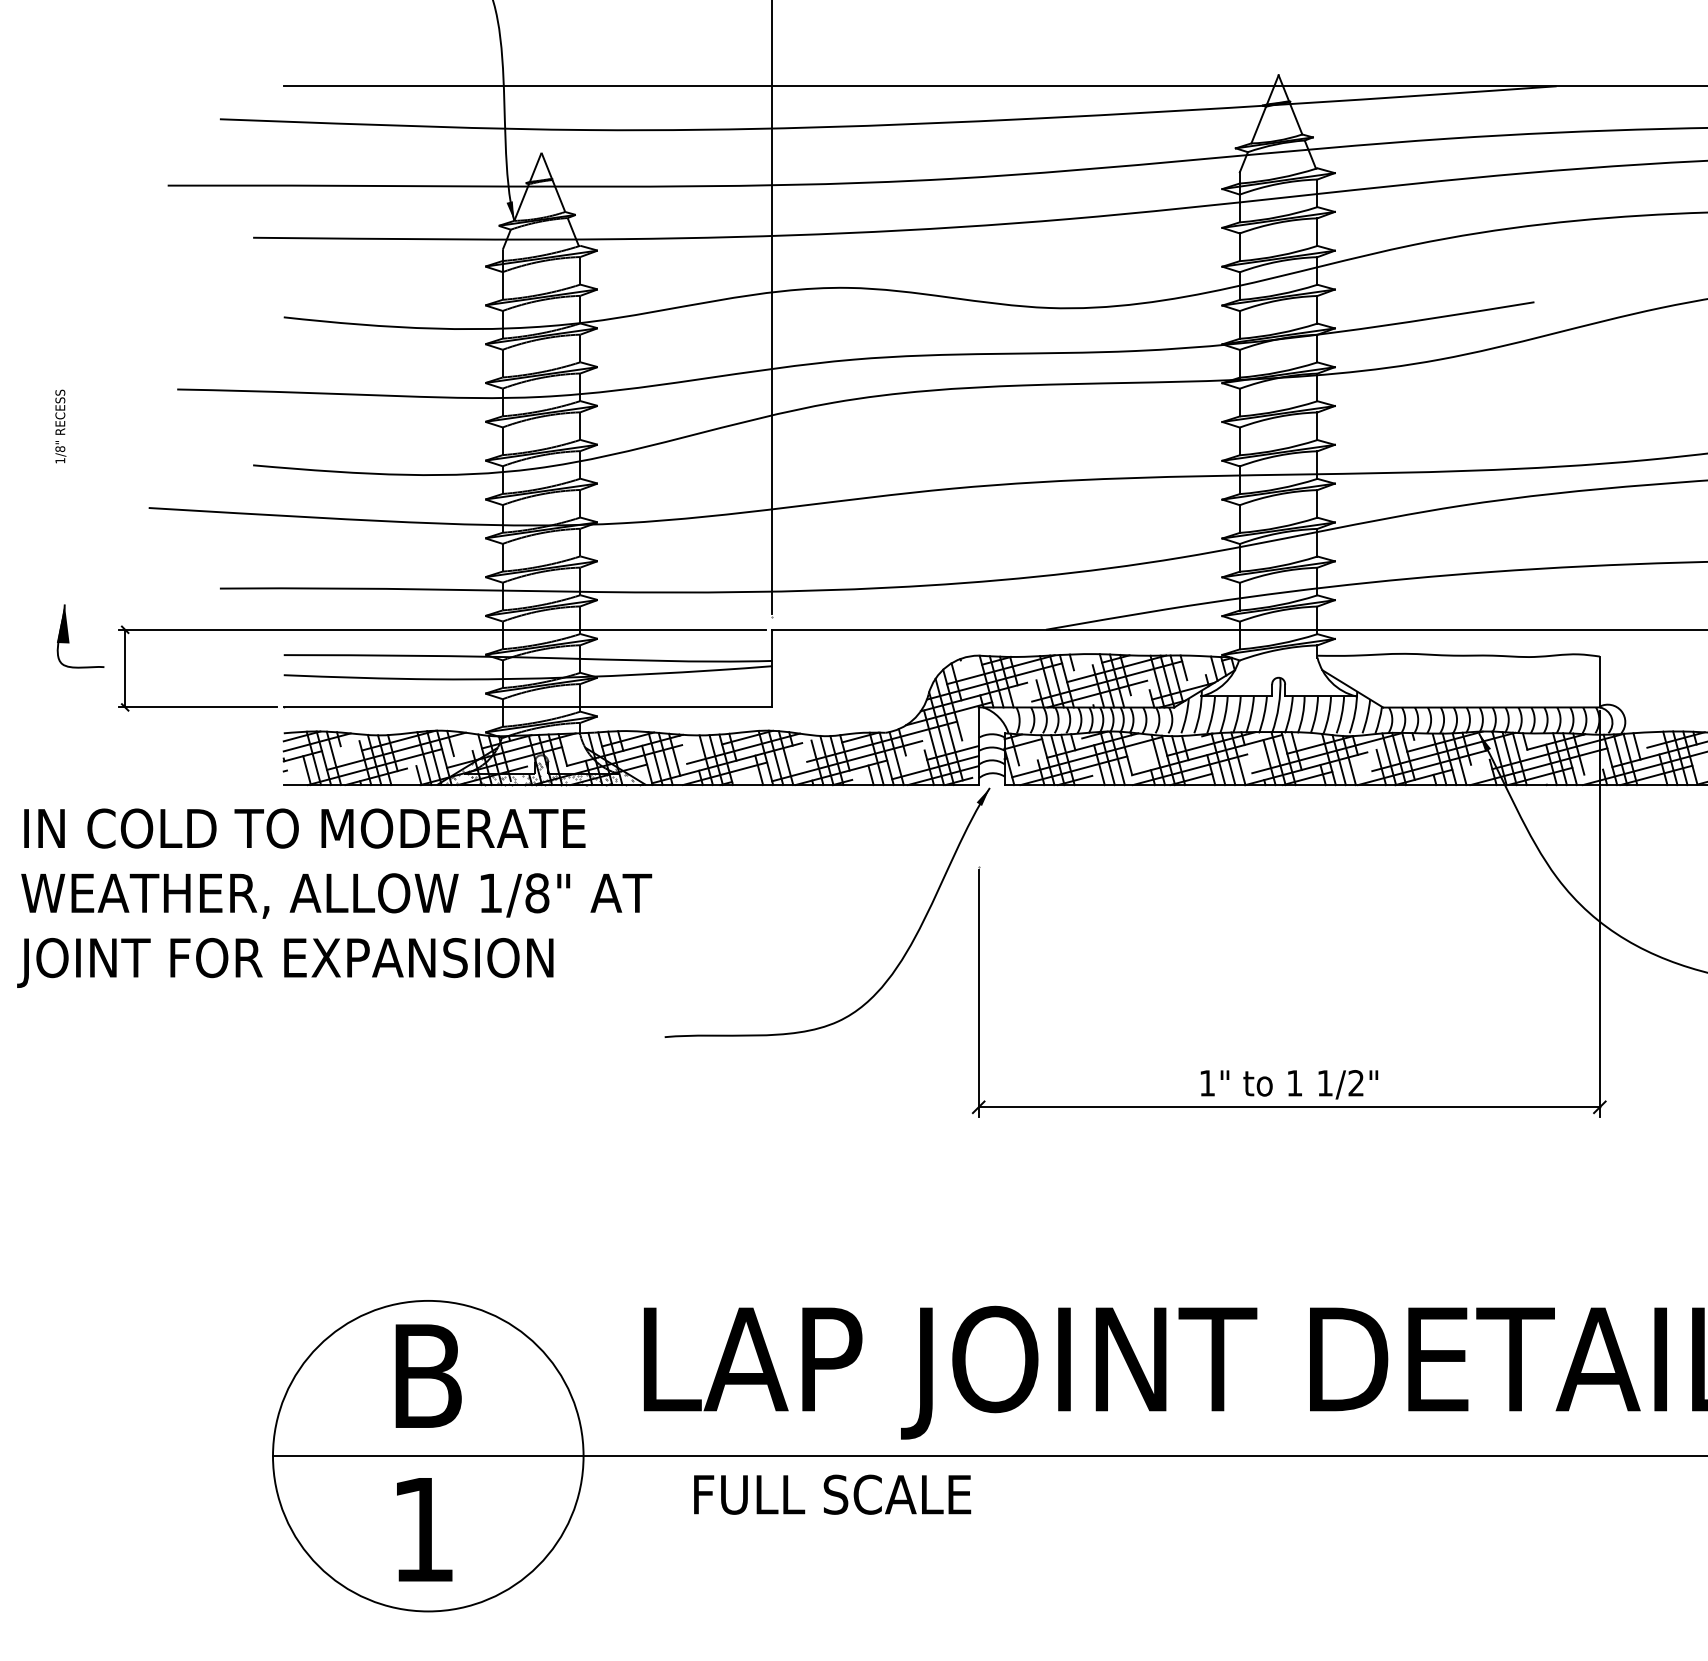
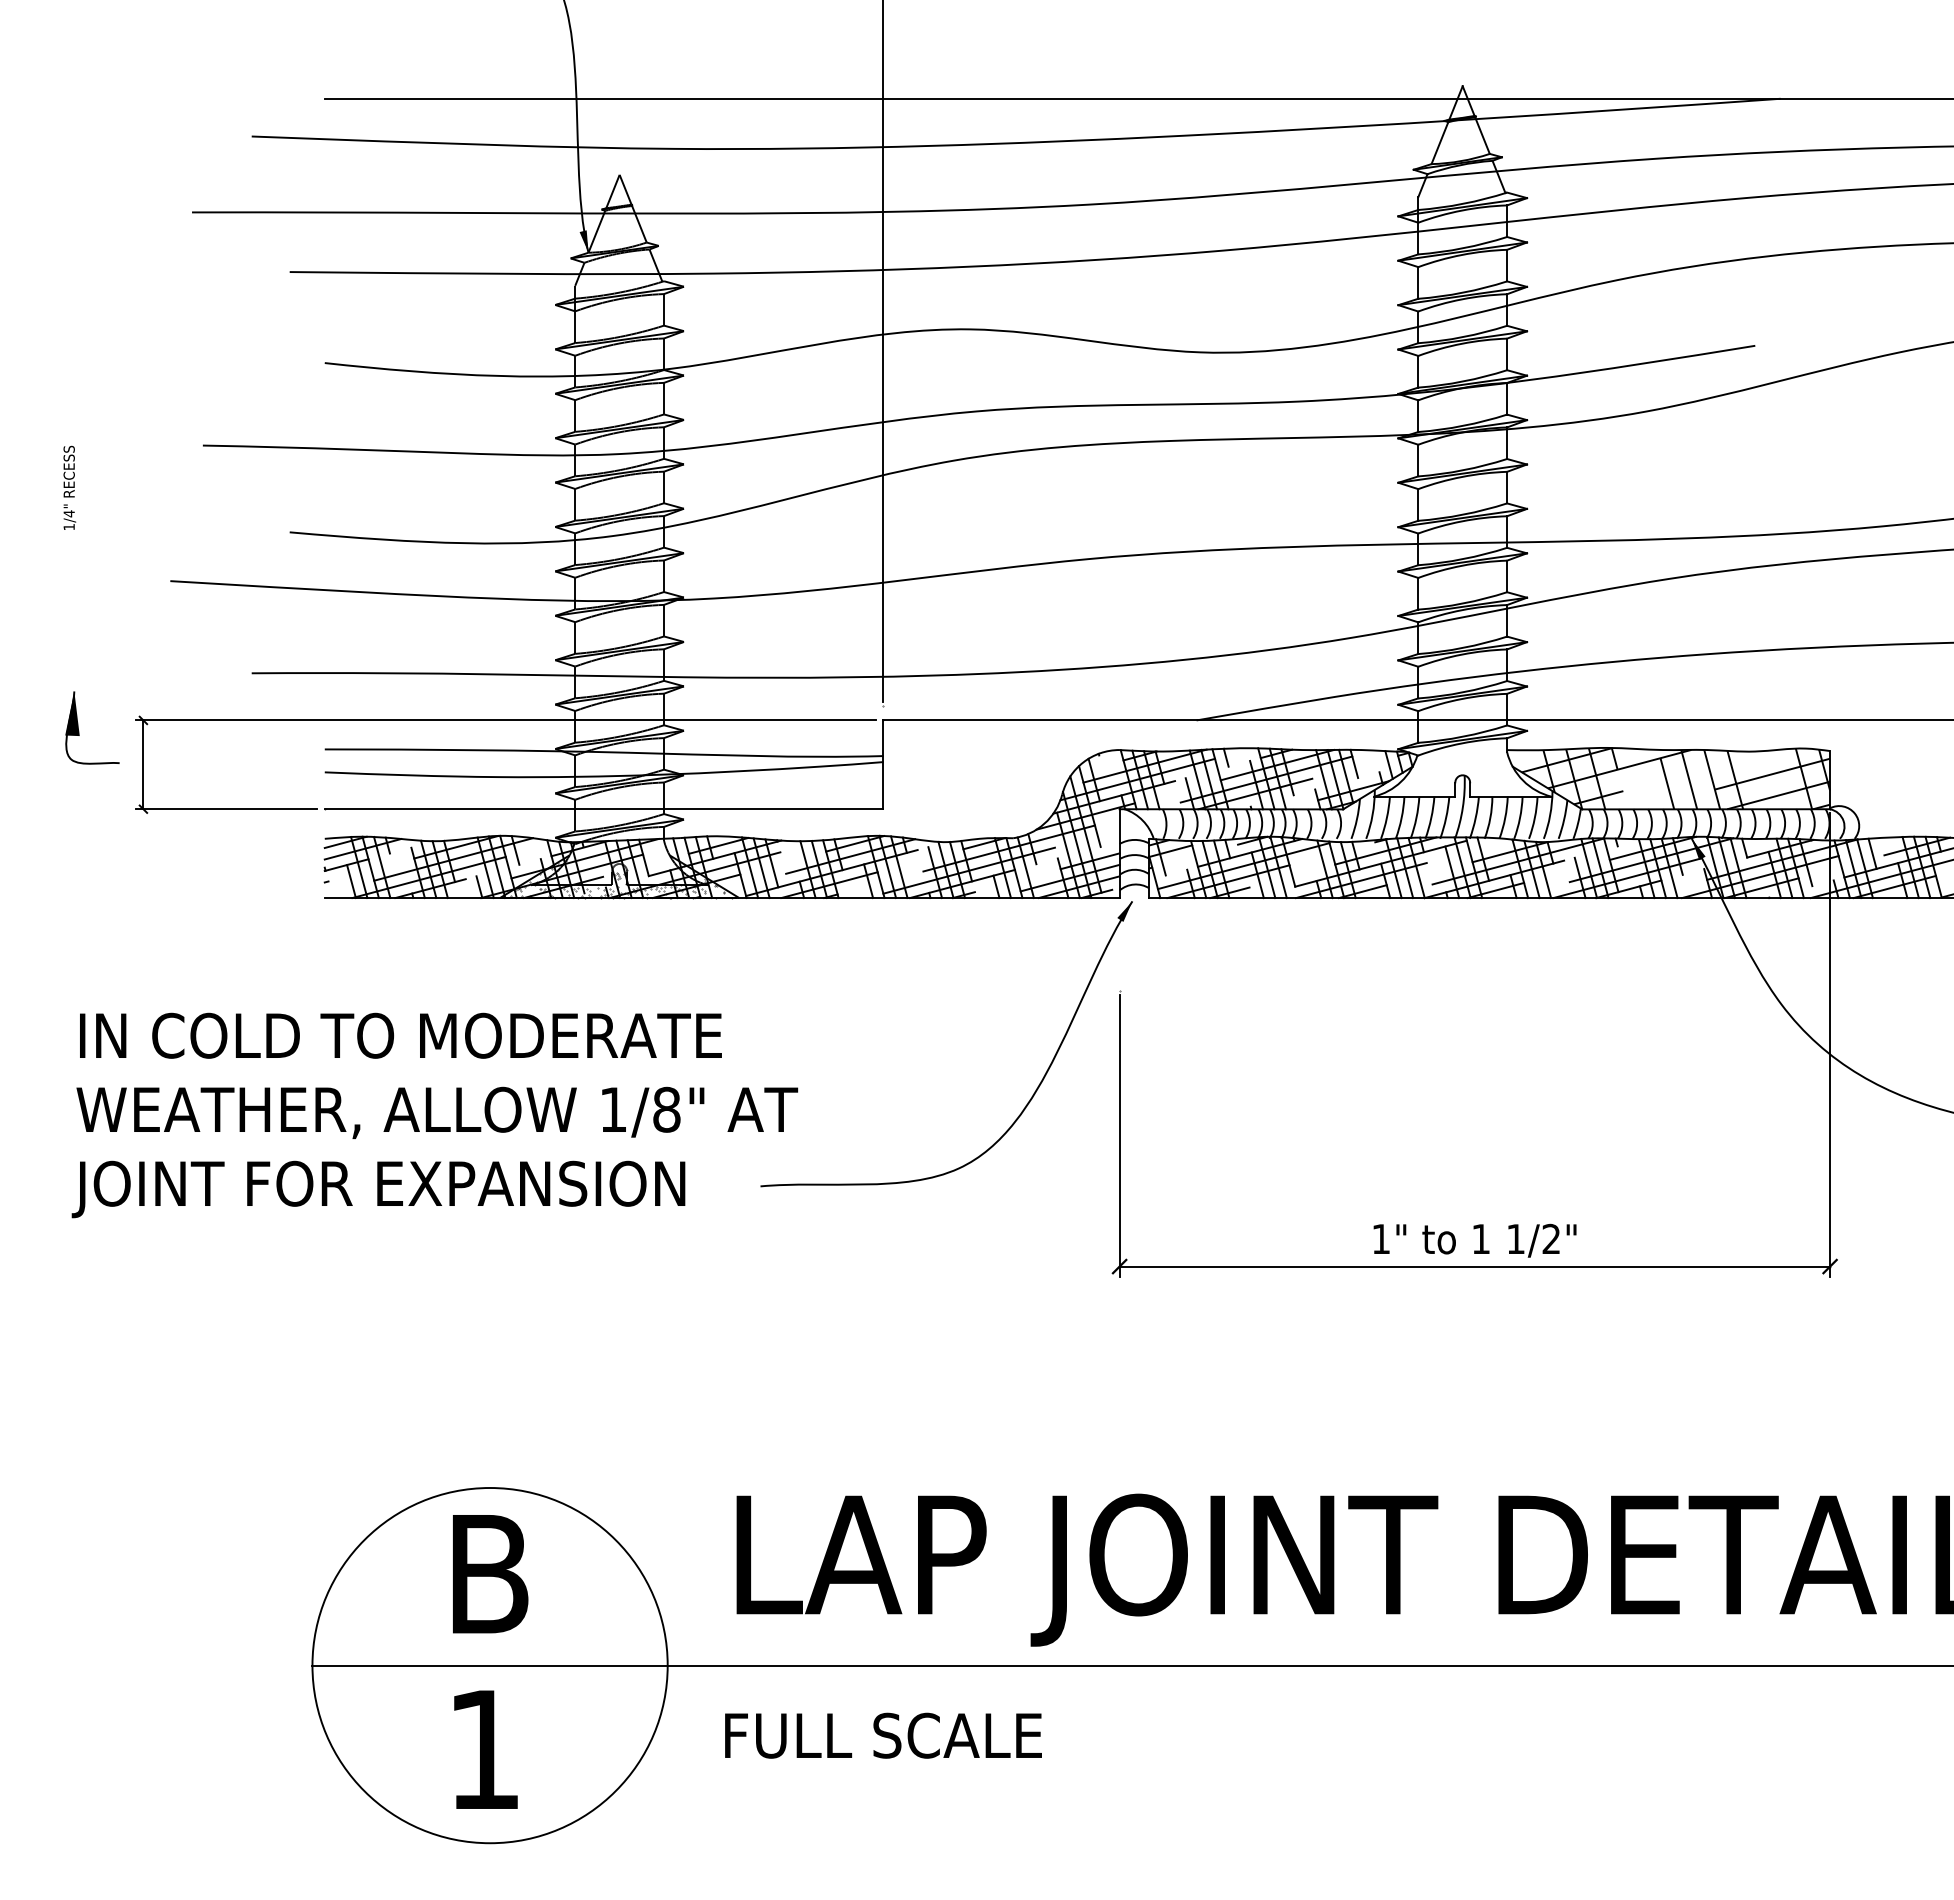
text: (59, 448) -> (68, 513), 1/8" -> 1/4"
hatch: (1464, 680) -> (1675, 778), added
text: (334, 898) -> (434, 1115), moved
text: (832, 1494) -> (883, 1735), moved

